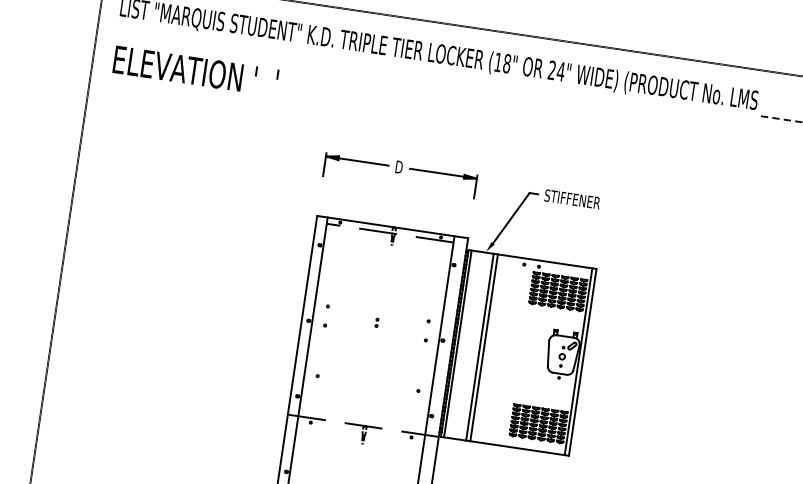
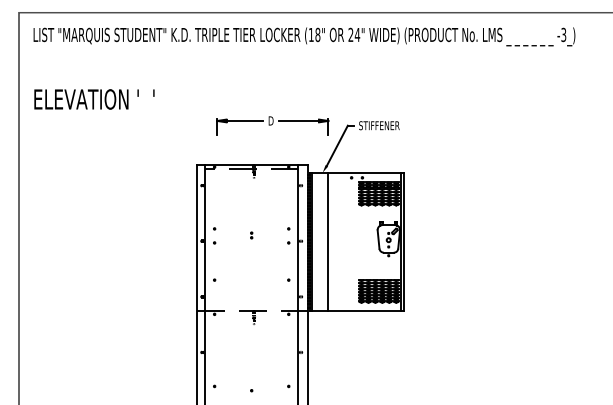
text: (195, 71) -> (94, 99), moved
part: (400, 173) -> (272, 125), moved
line: (484, 347) -> (331, 241), removed

